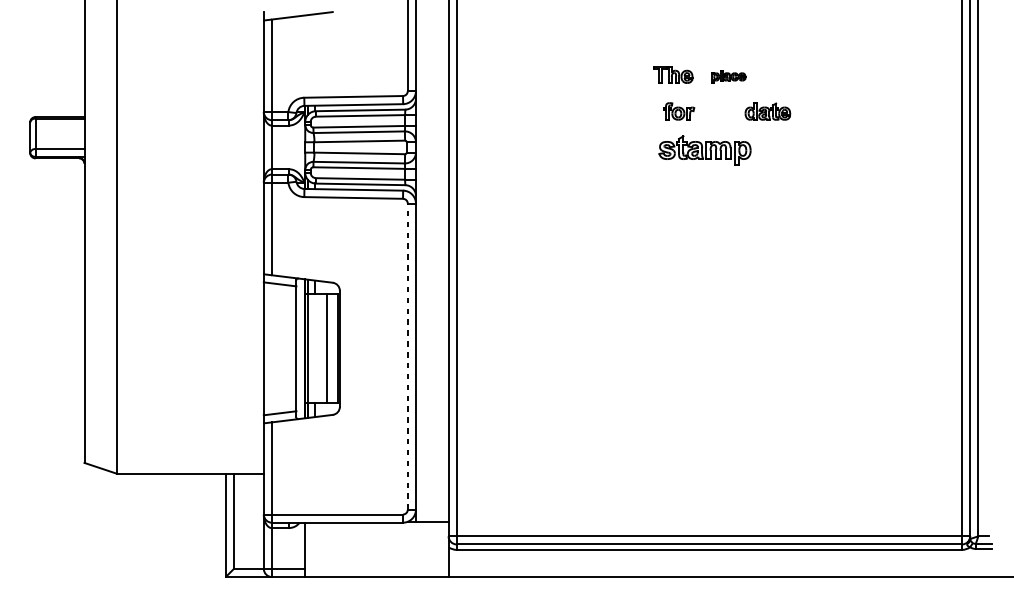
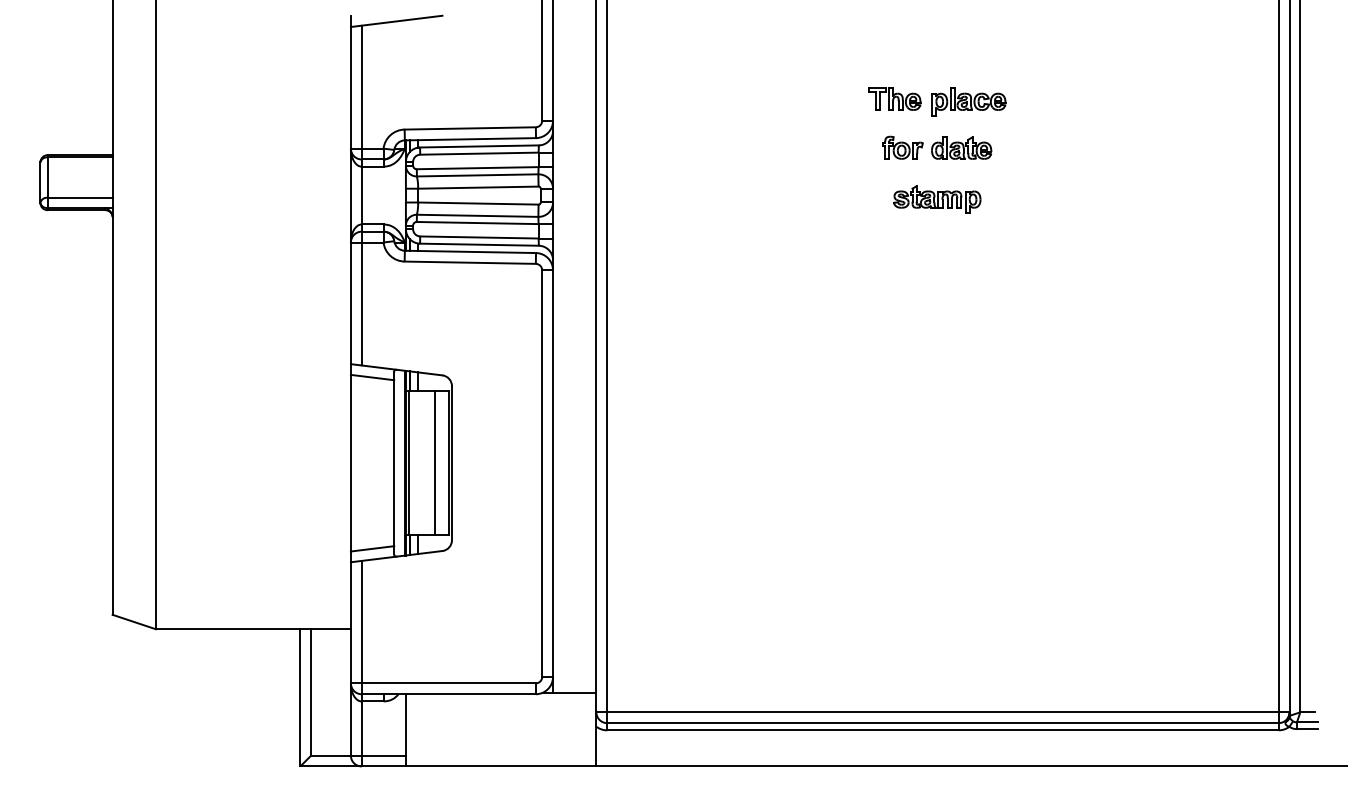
part: (728, 76) -> (968, 101), size x1.67
part: (767, 111) -> (961, 147), moved
part: (705, 150) -> (937, 199), size x0.71
line: (408, 356) -> (542, 473), dashed -> solid

